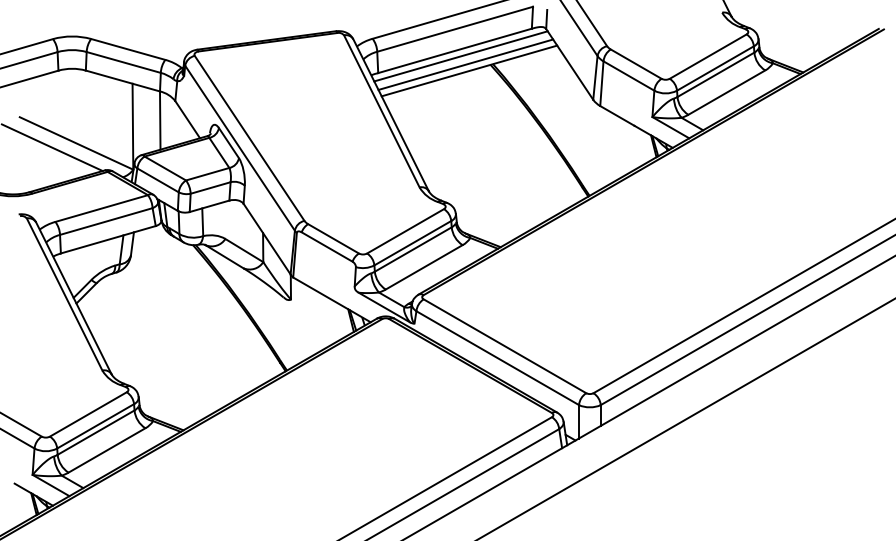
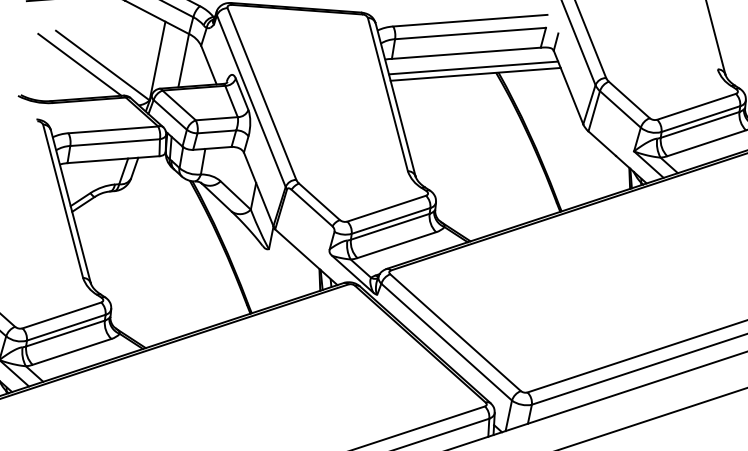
line: (460, 56) -> (470, 59), removed

